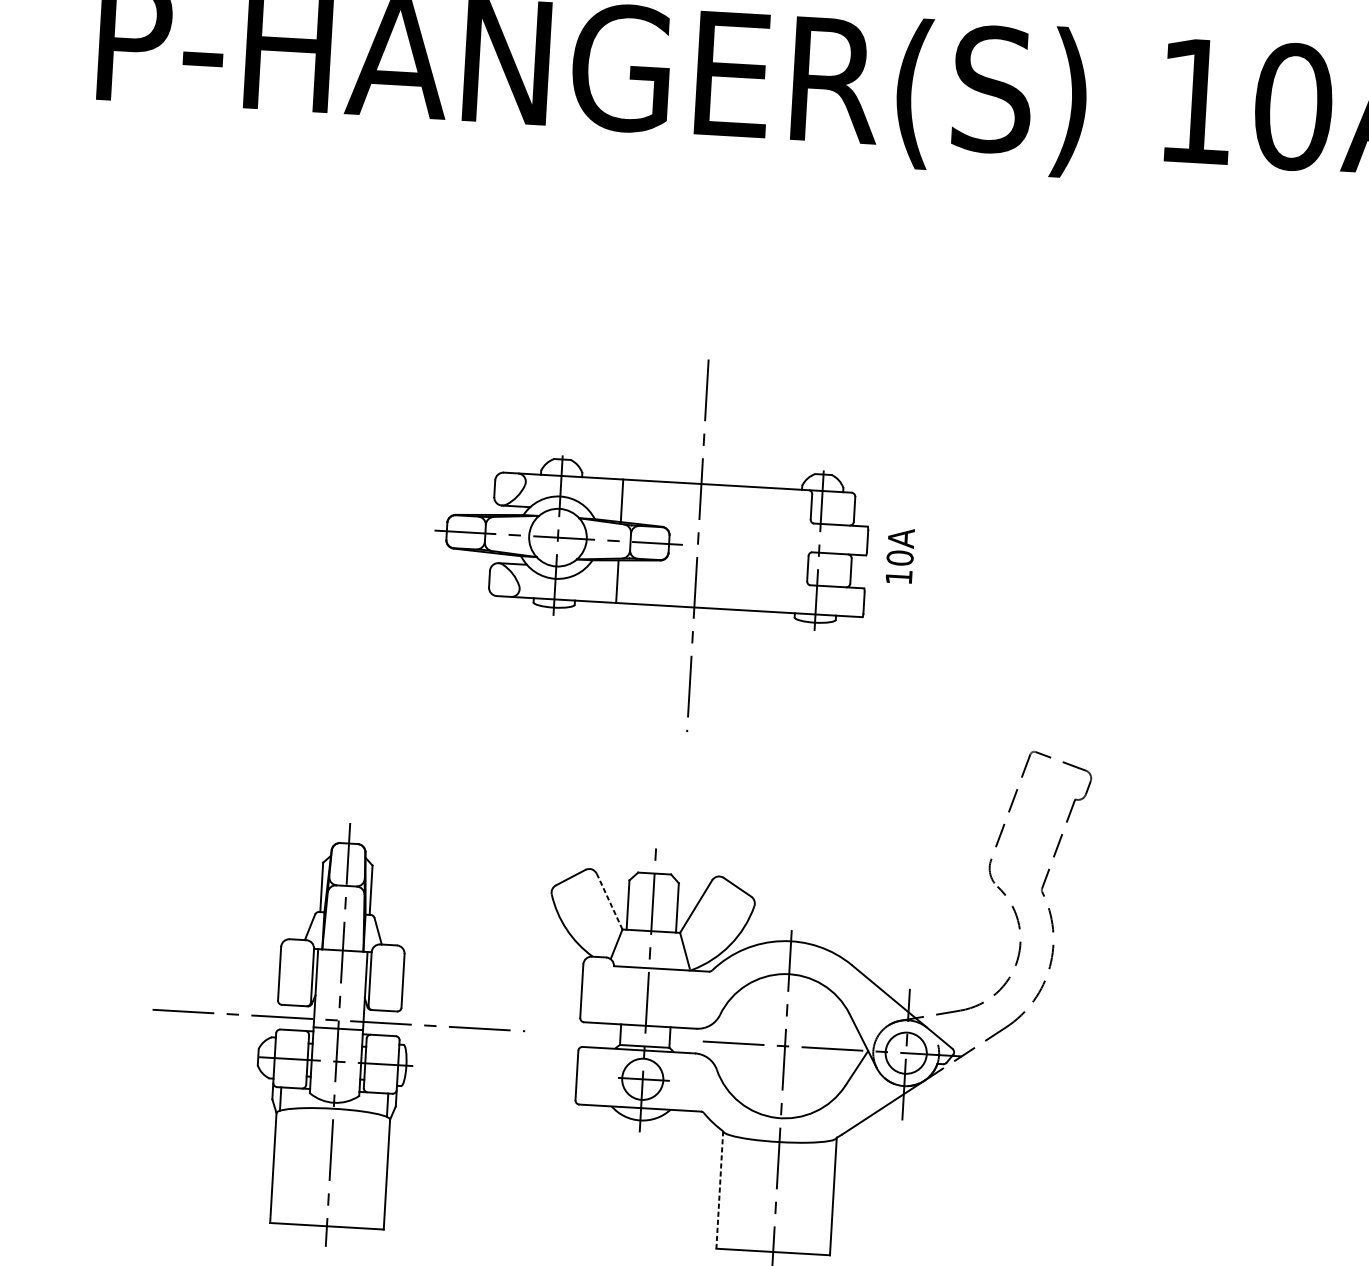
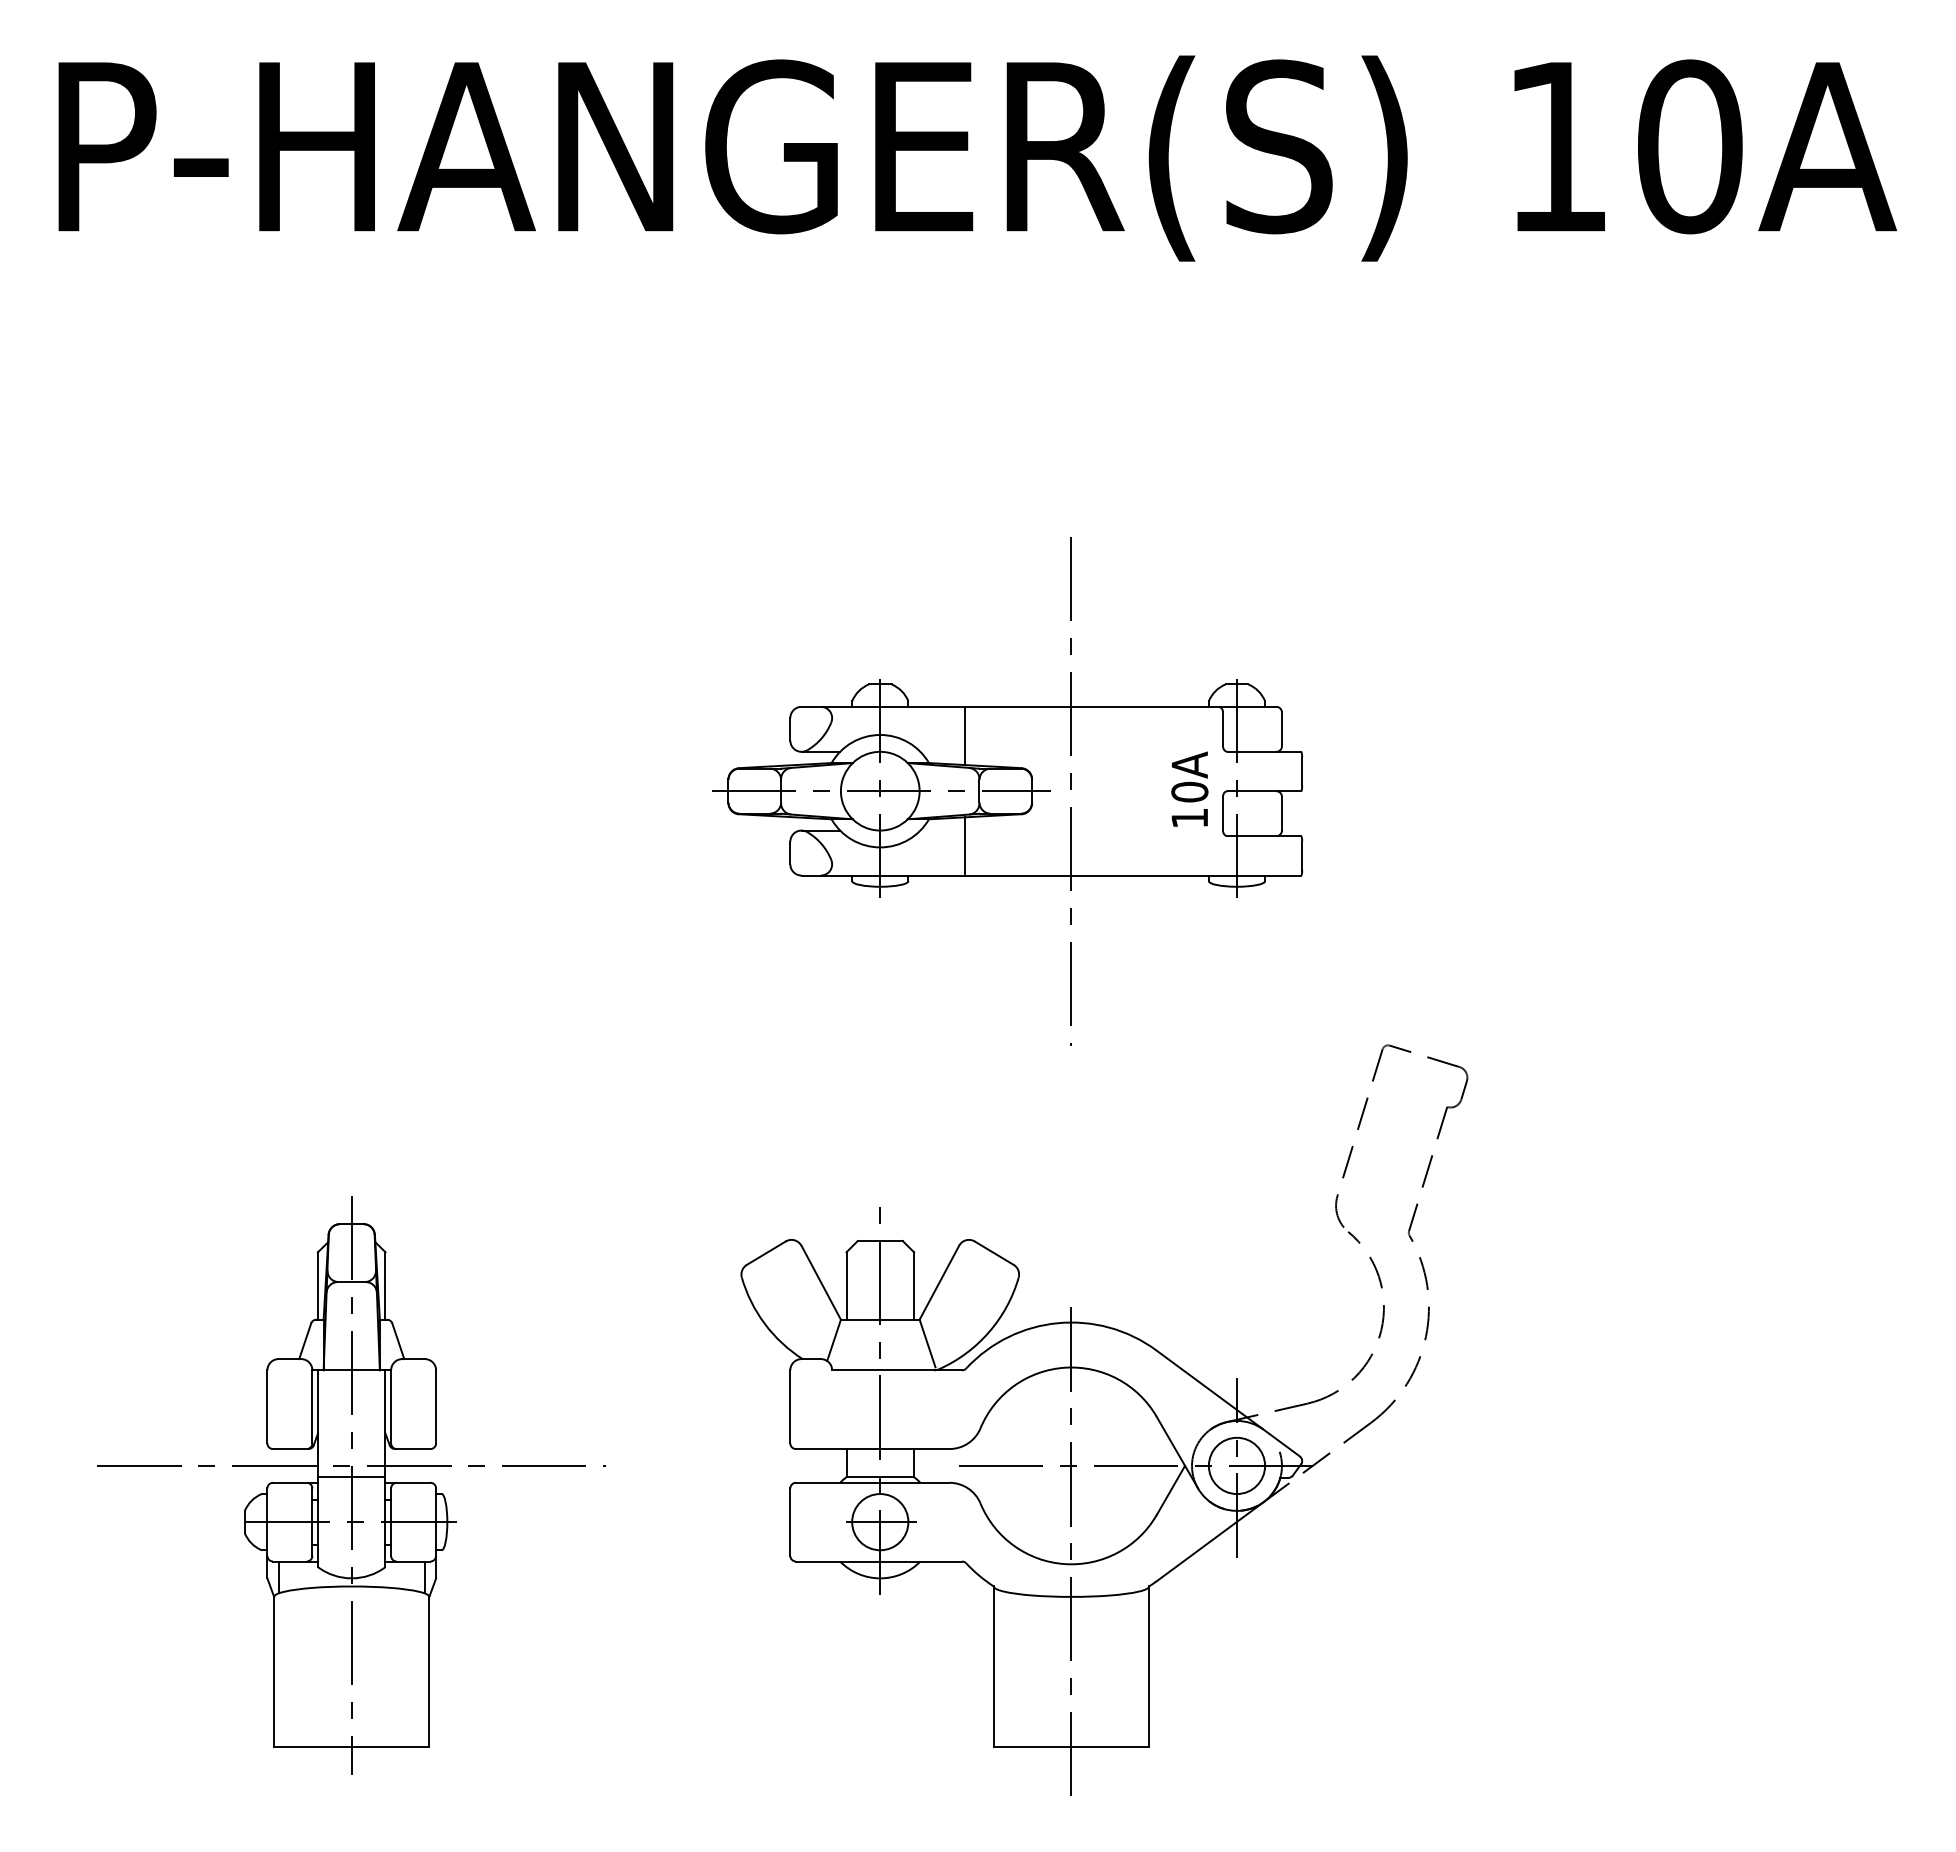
part: (651, 543) -> (1007, 791), moved
line: (609, 901) -> (821, 1282), dashed -> solid
part: (337, 1034) -> (351, 1485), moved
line: (719, 1190) -> (993, 1667), dashed -> solid

